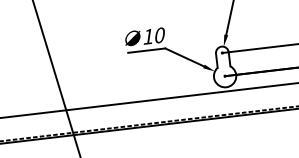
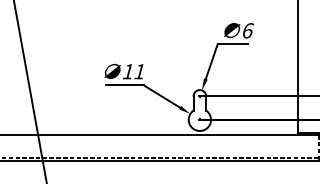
text: (159, 35) -> (139, 71), 10 -> 11

